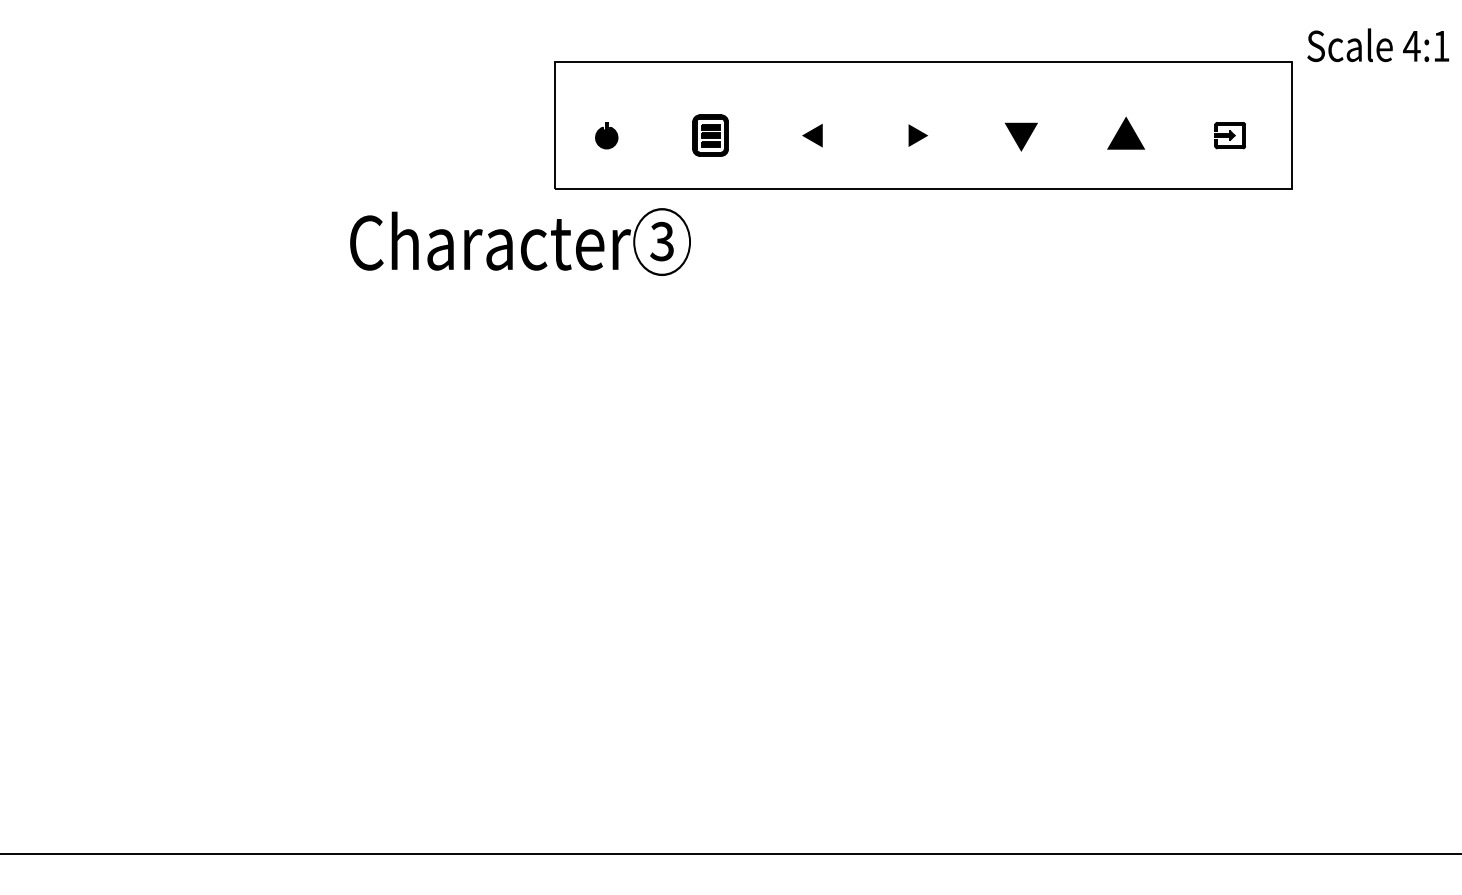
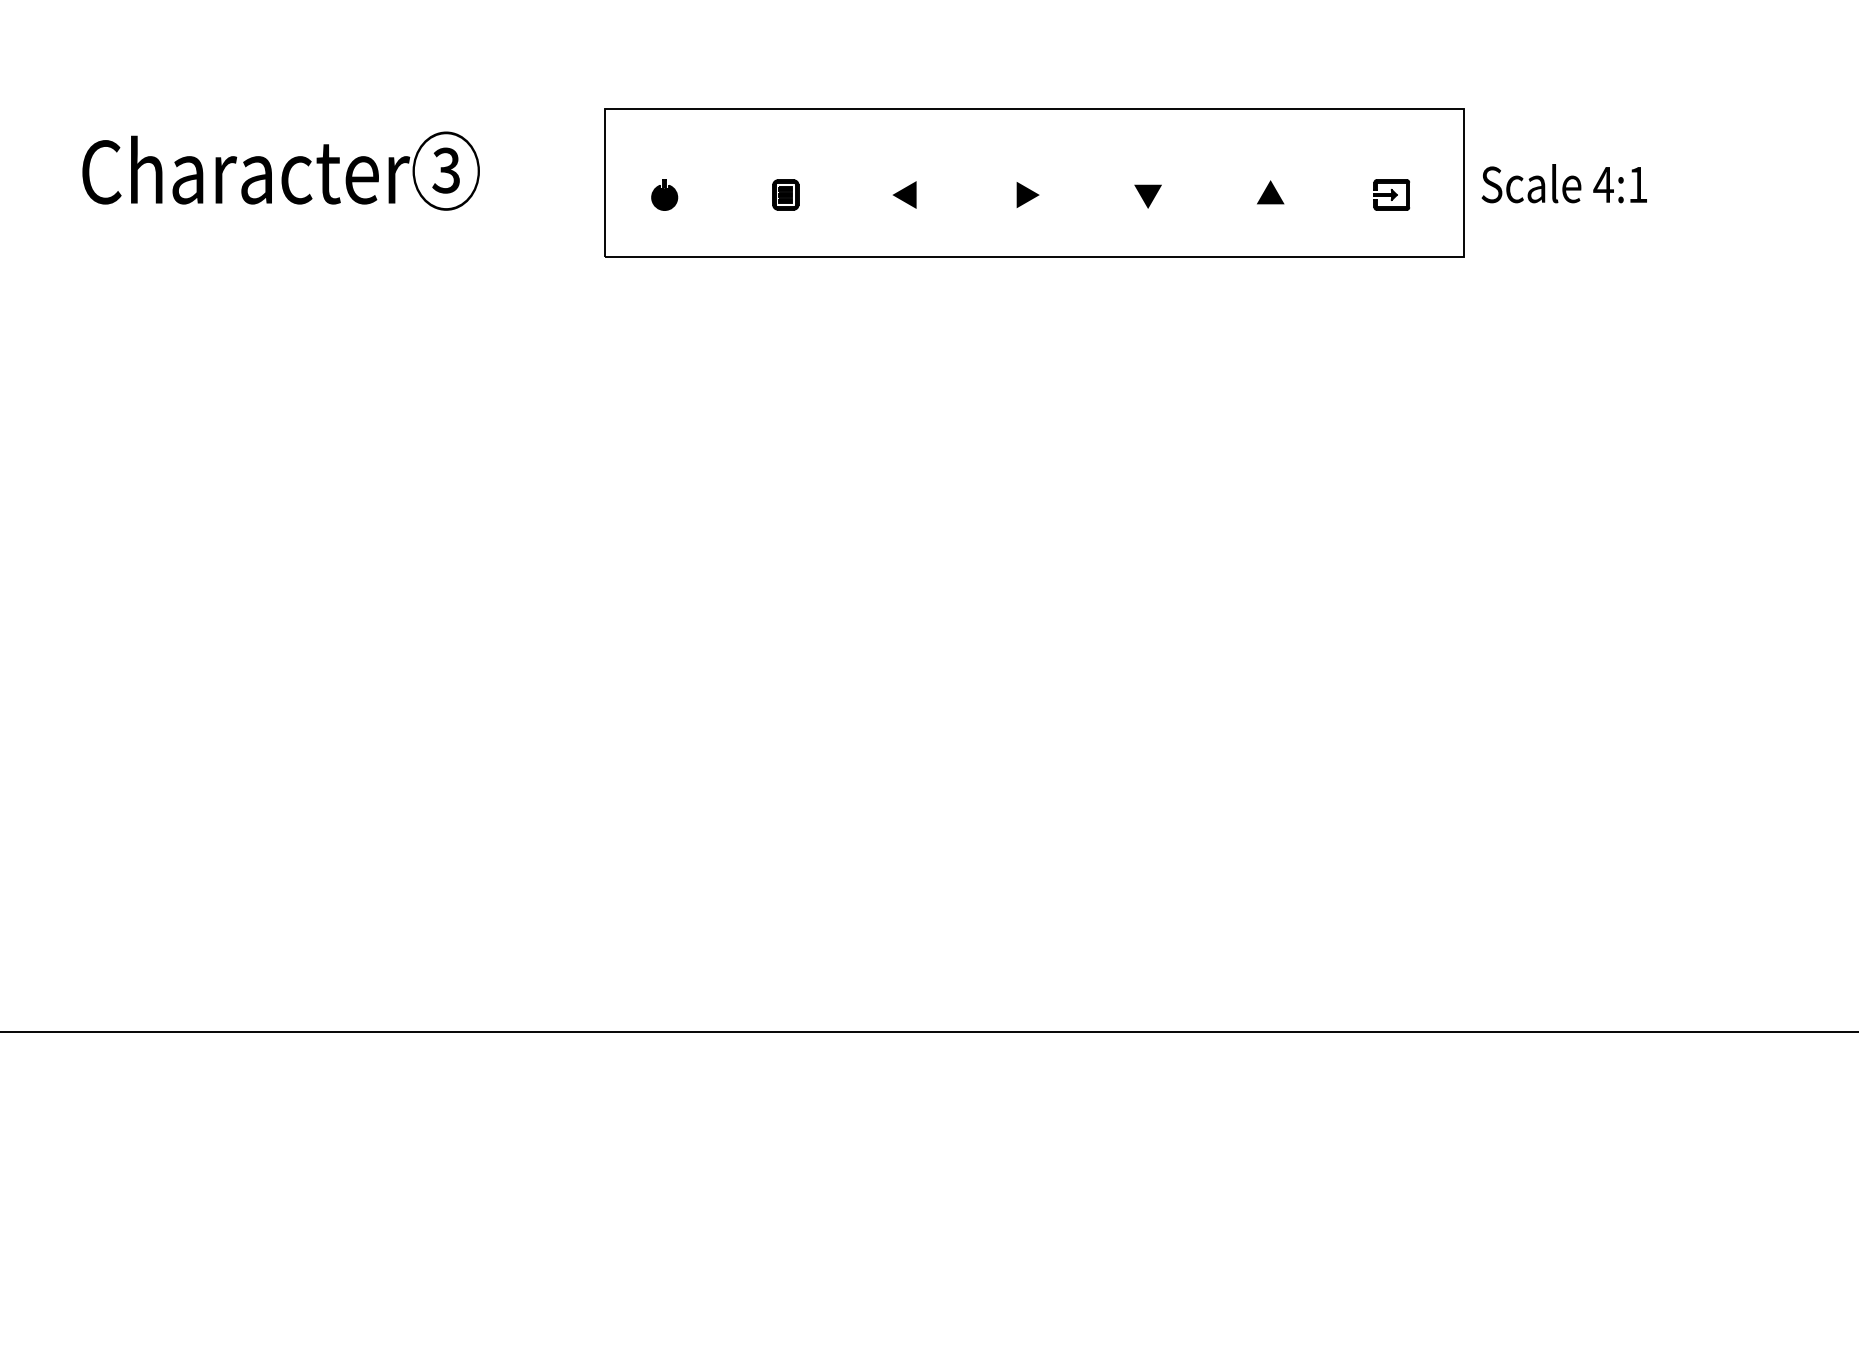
text: (1377, 45) -> (1563, 183), moved
part: (1126, 133) -> (1270, 192), size x0.62
part: (710, 135) -> (785, 194), size x0.62
part: (1020, 136) -> (1147, 196), size x0.71
text: (519, 241) -> (280, 170), moved

